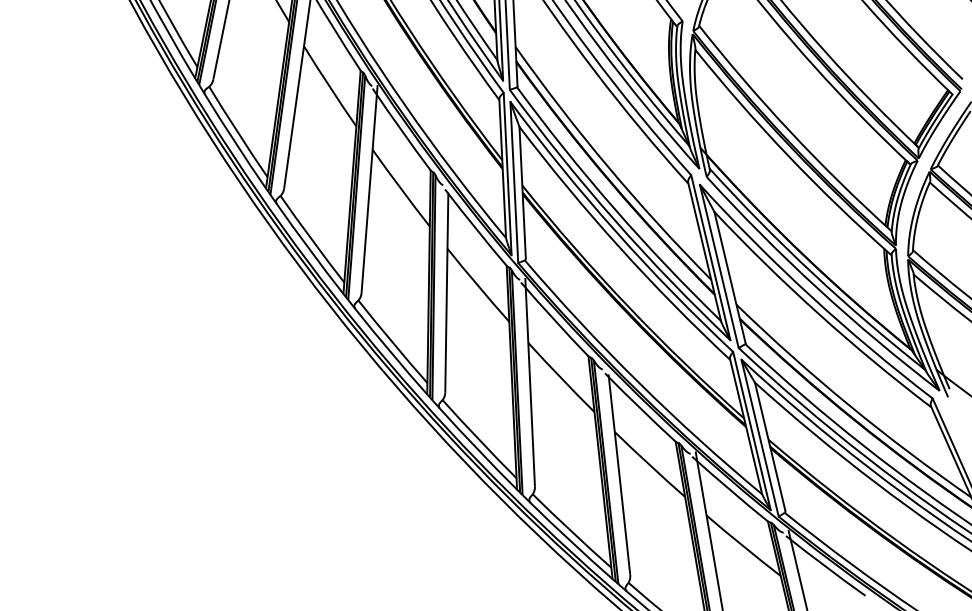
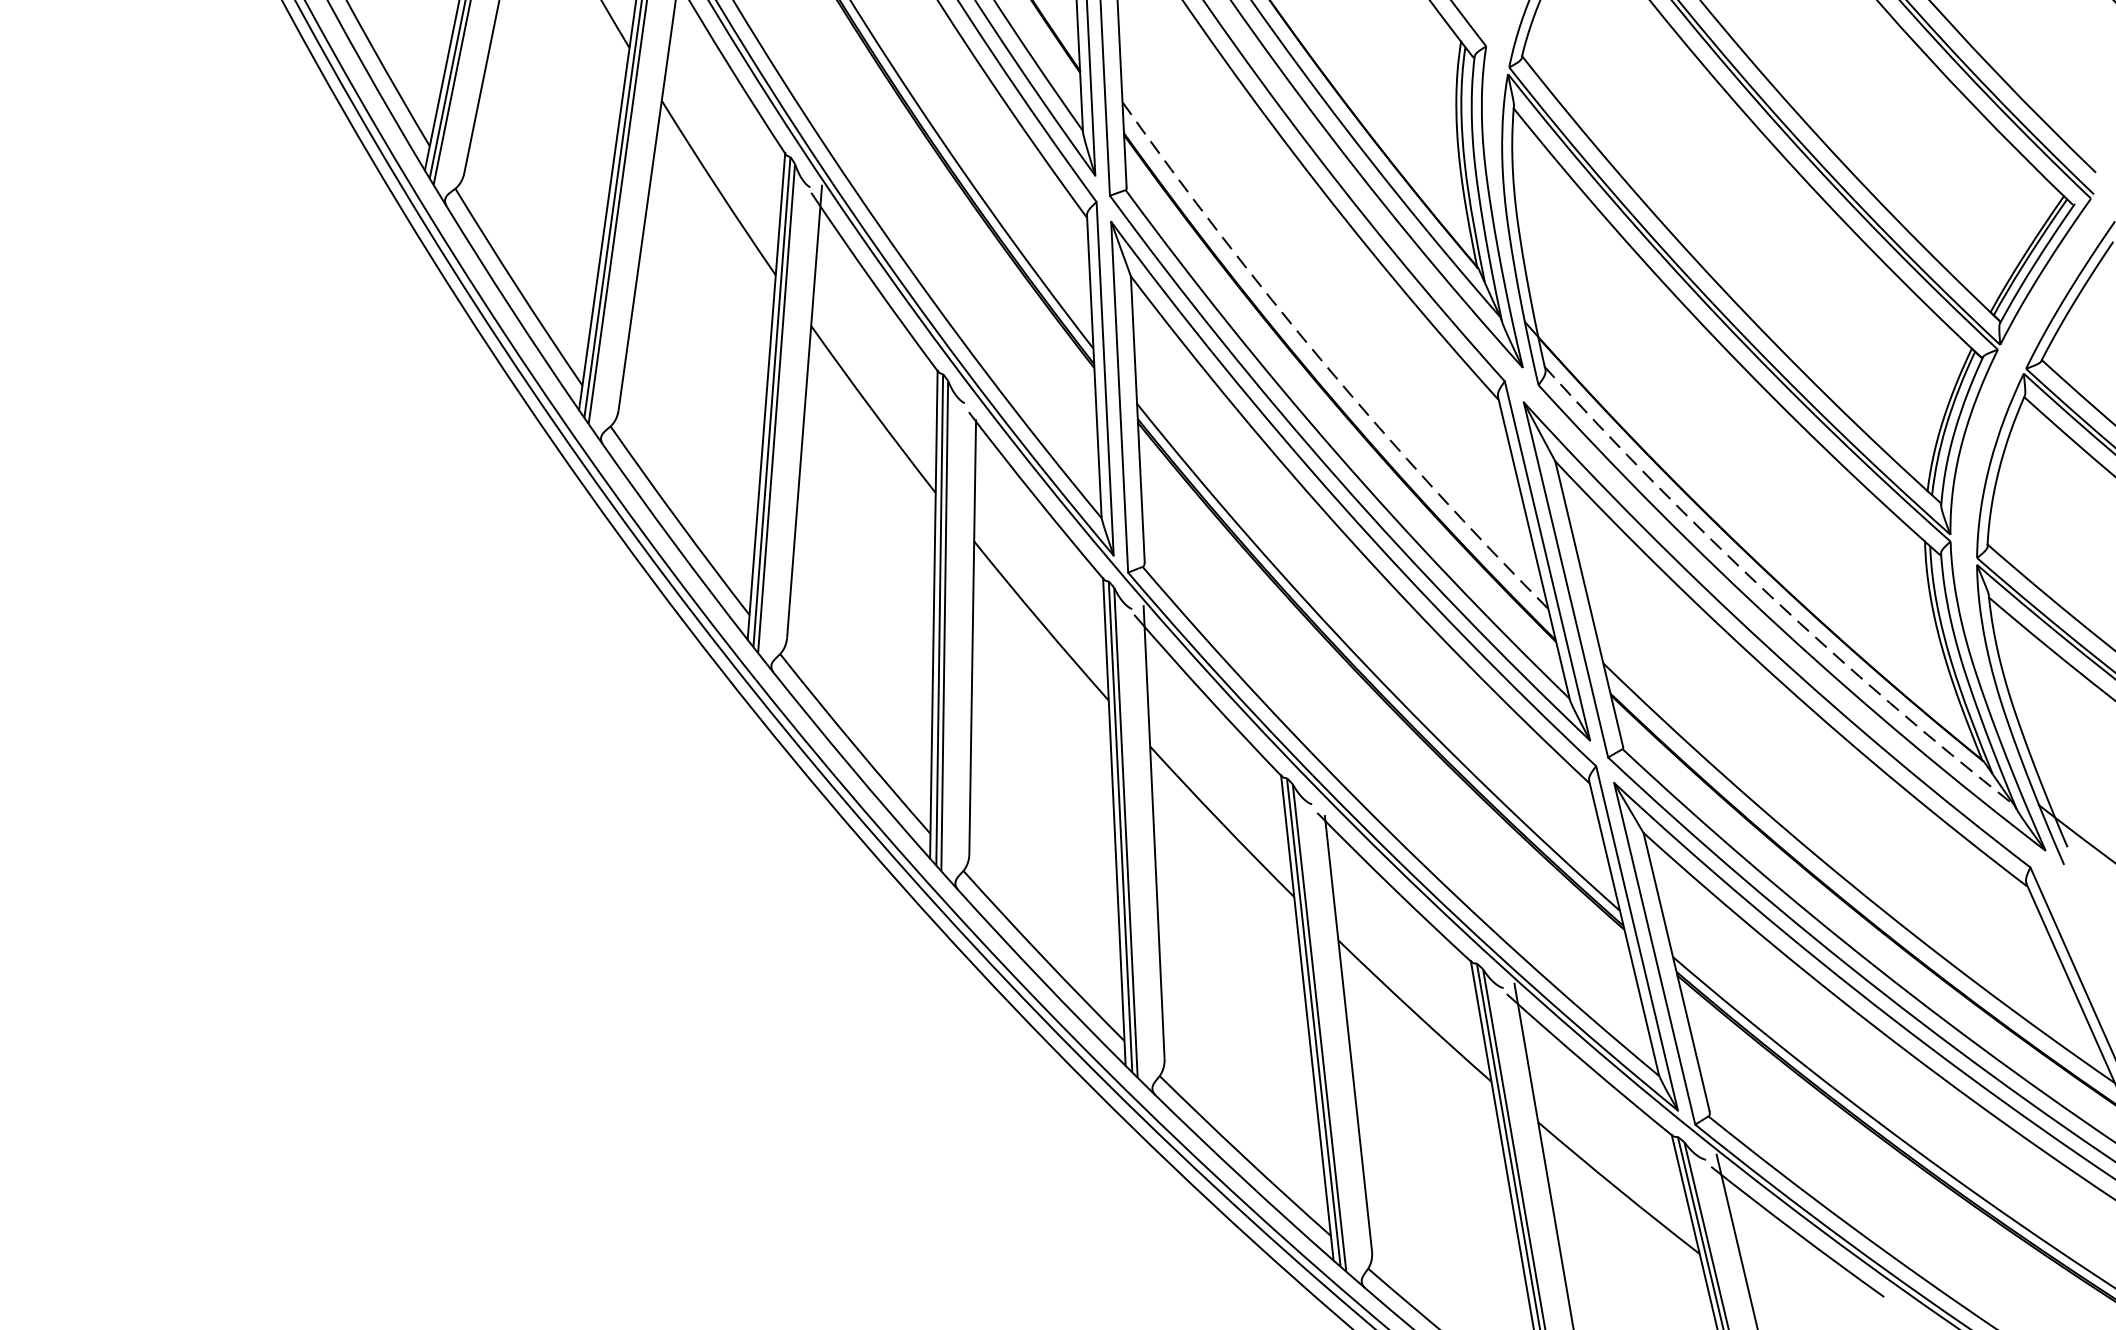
arc: (608, 167) -> (1324, 364), solid -> dashed
arc: (813, 273) -> (1771, 595), solid -> dashed

